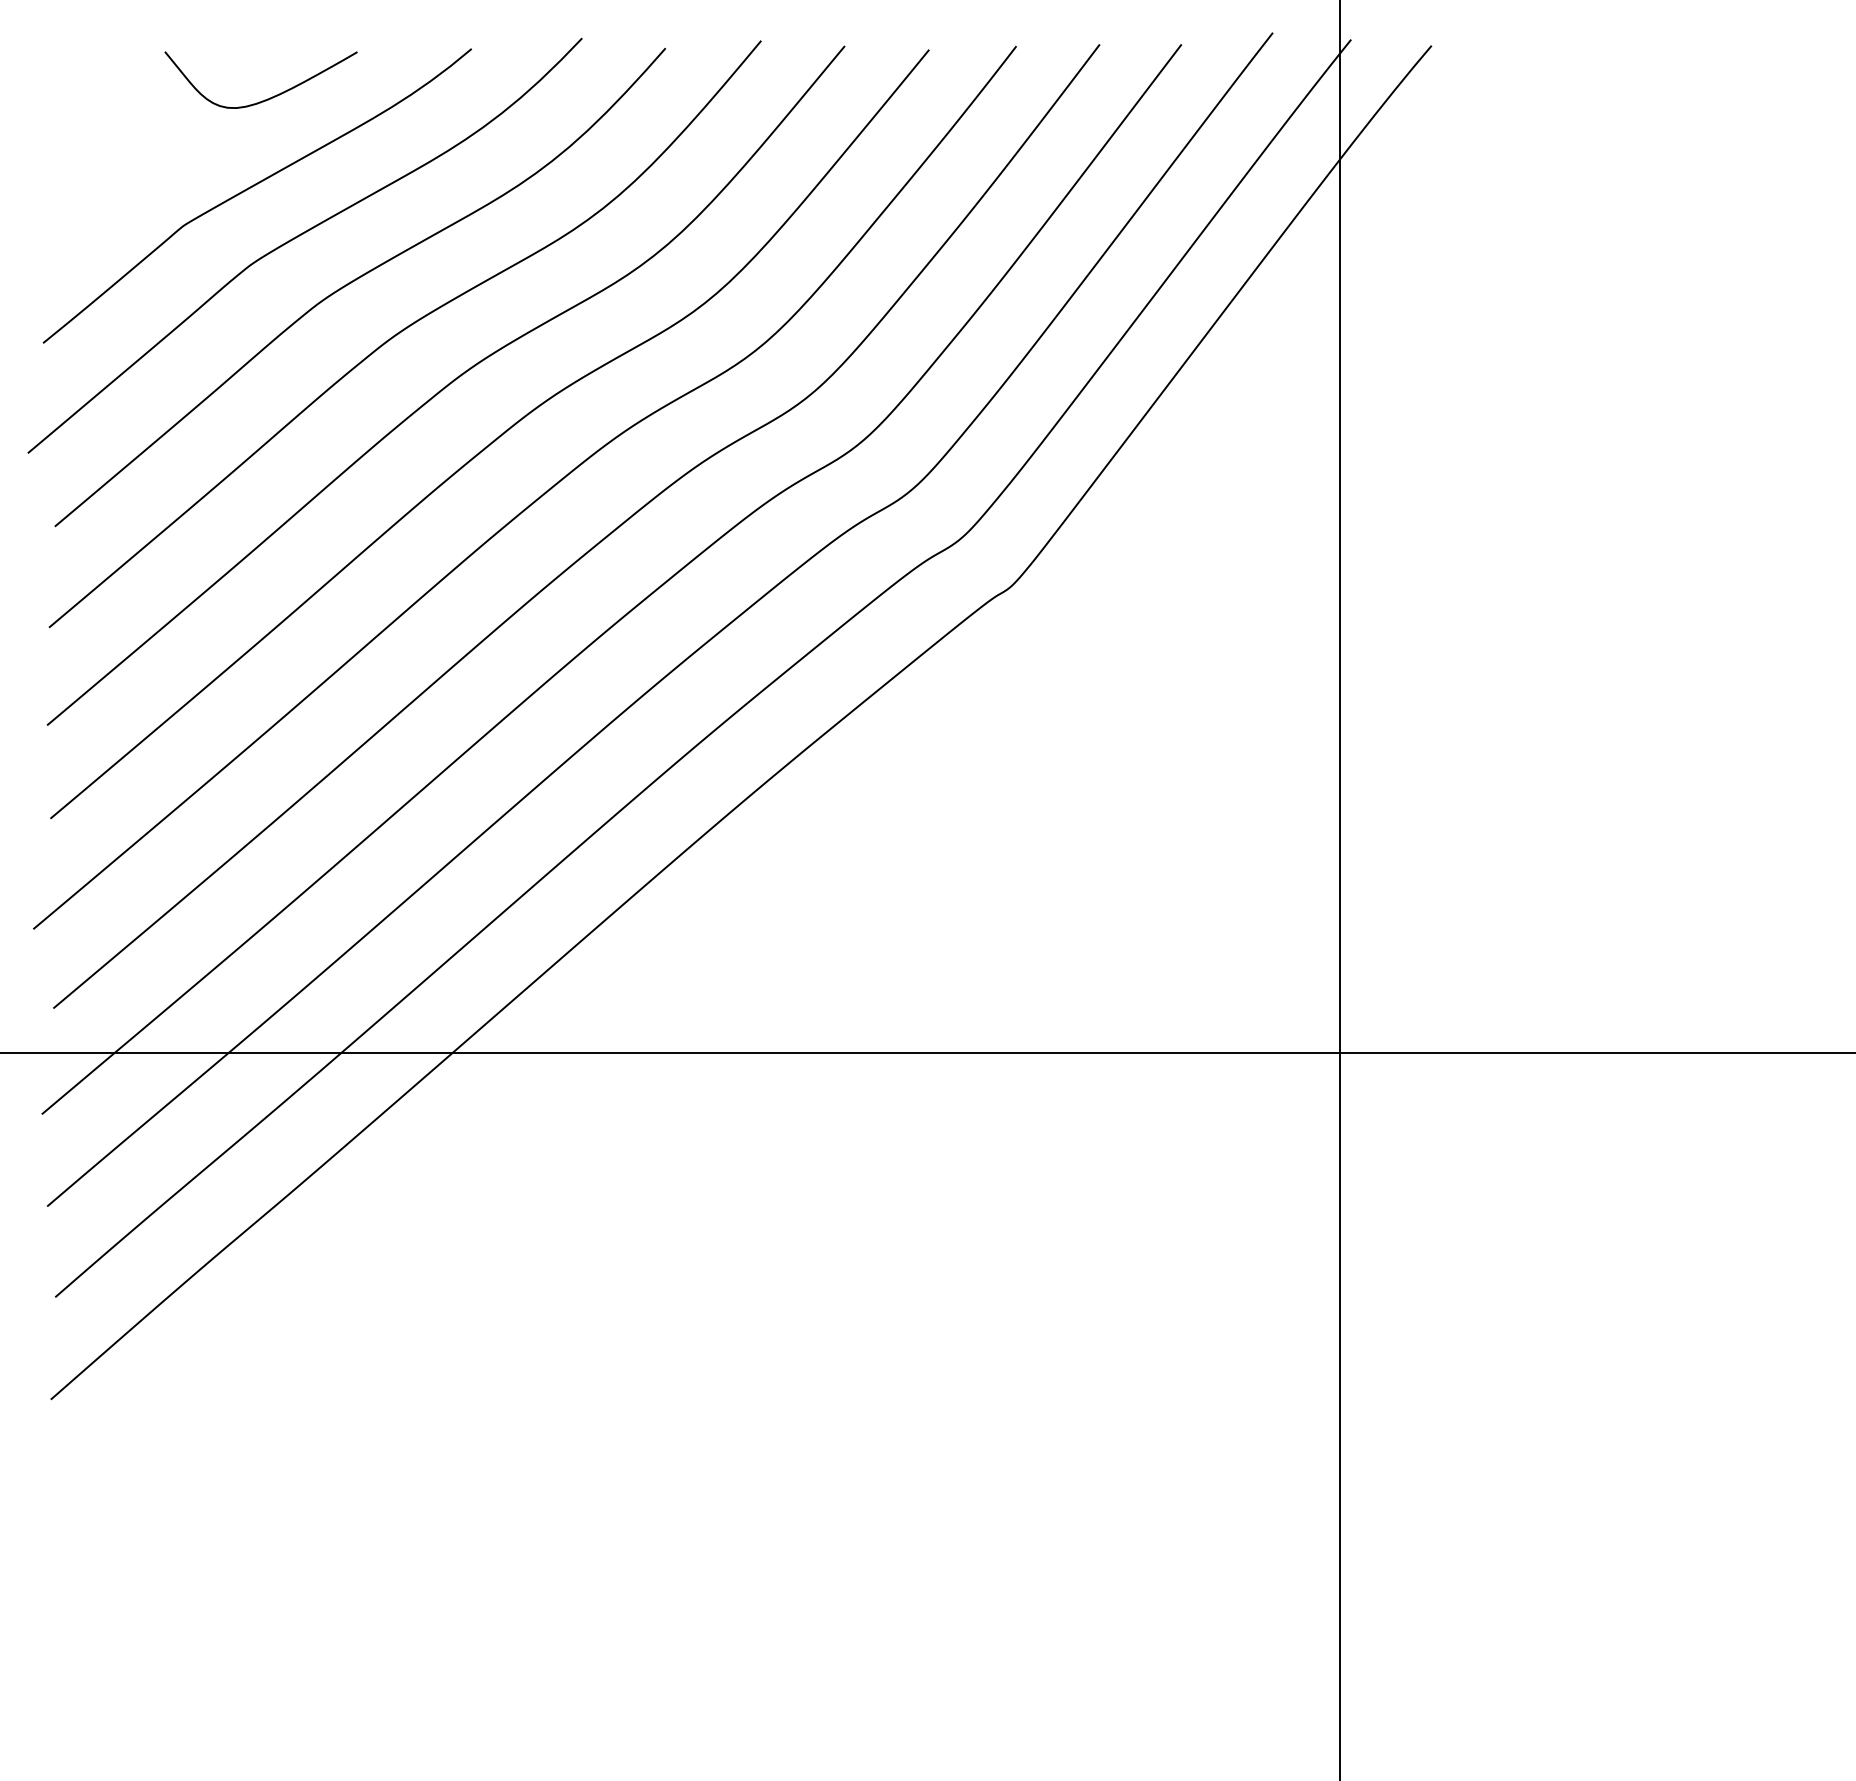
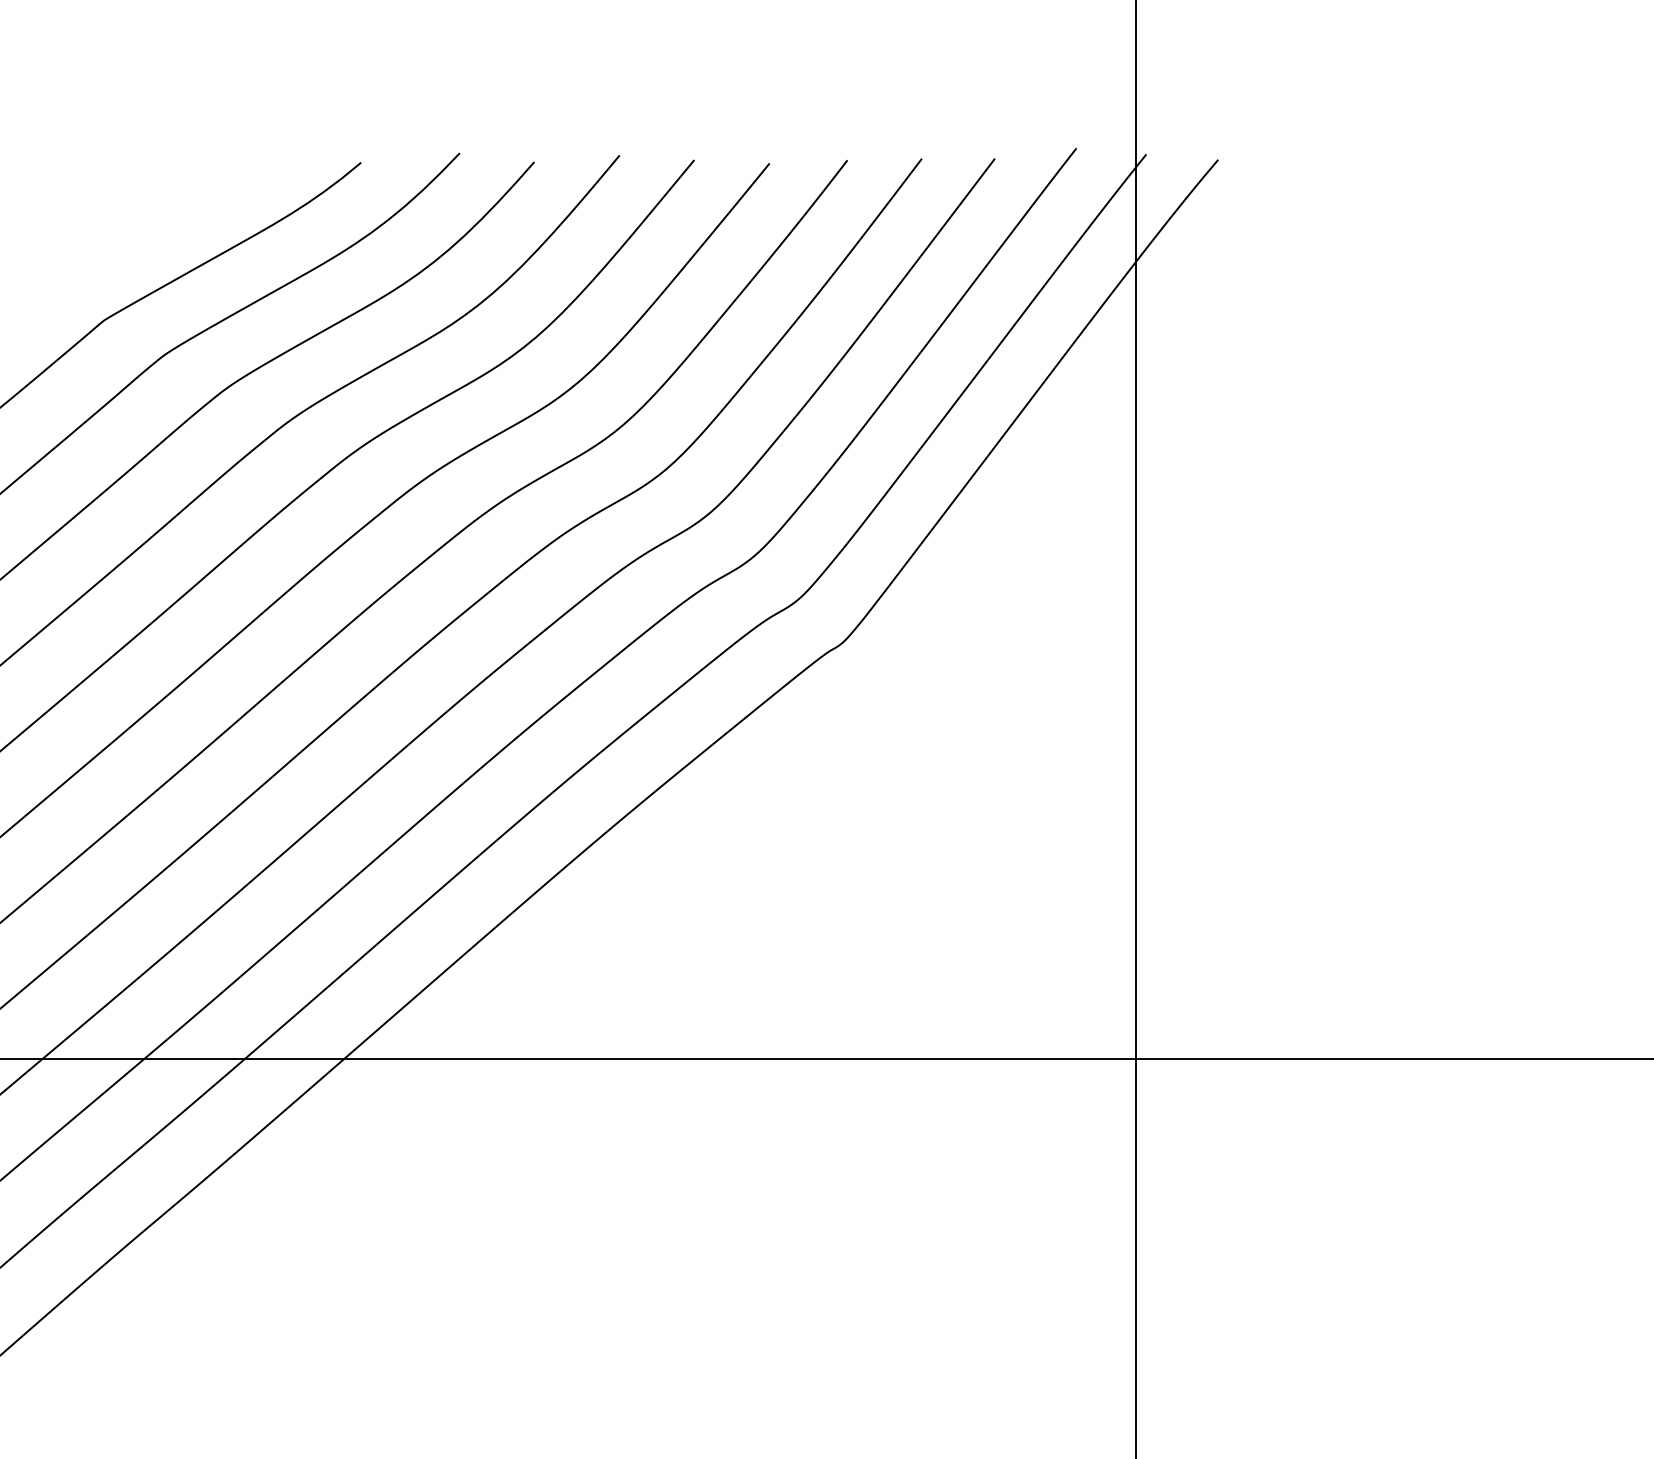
curve: (269, 97) -> (180, 206), removed

